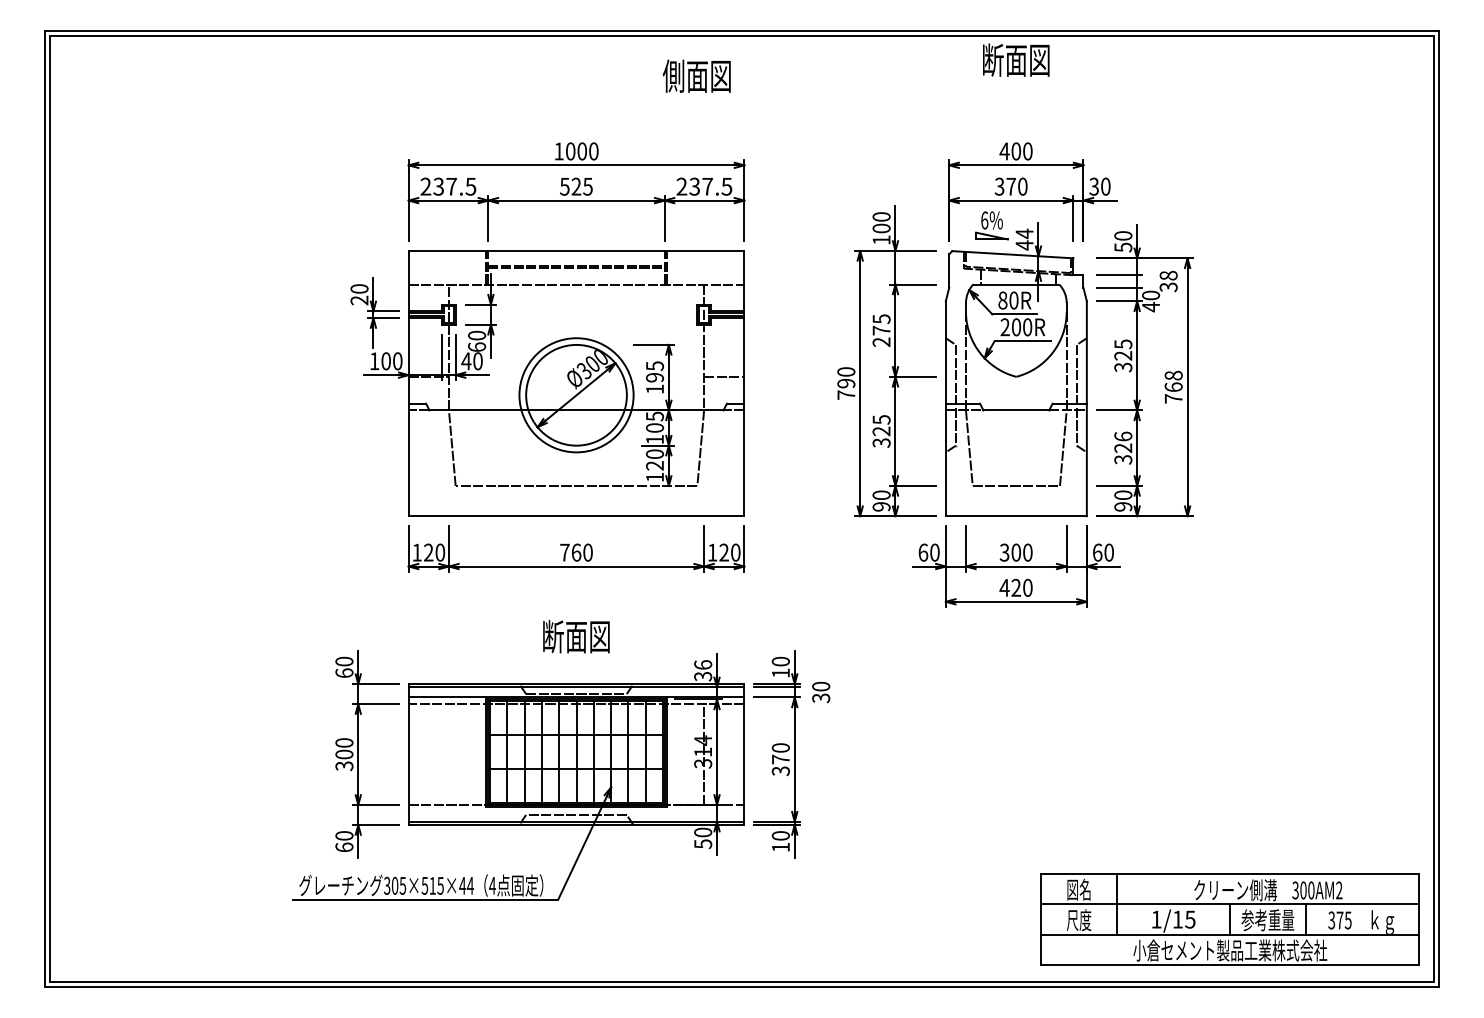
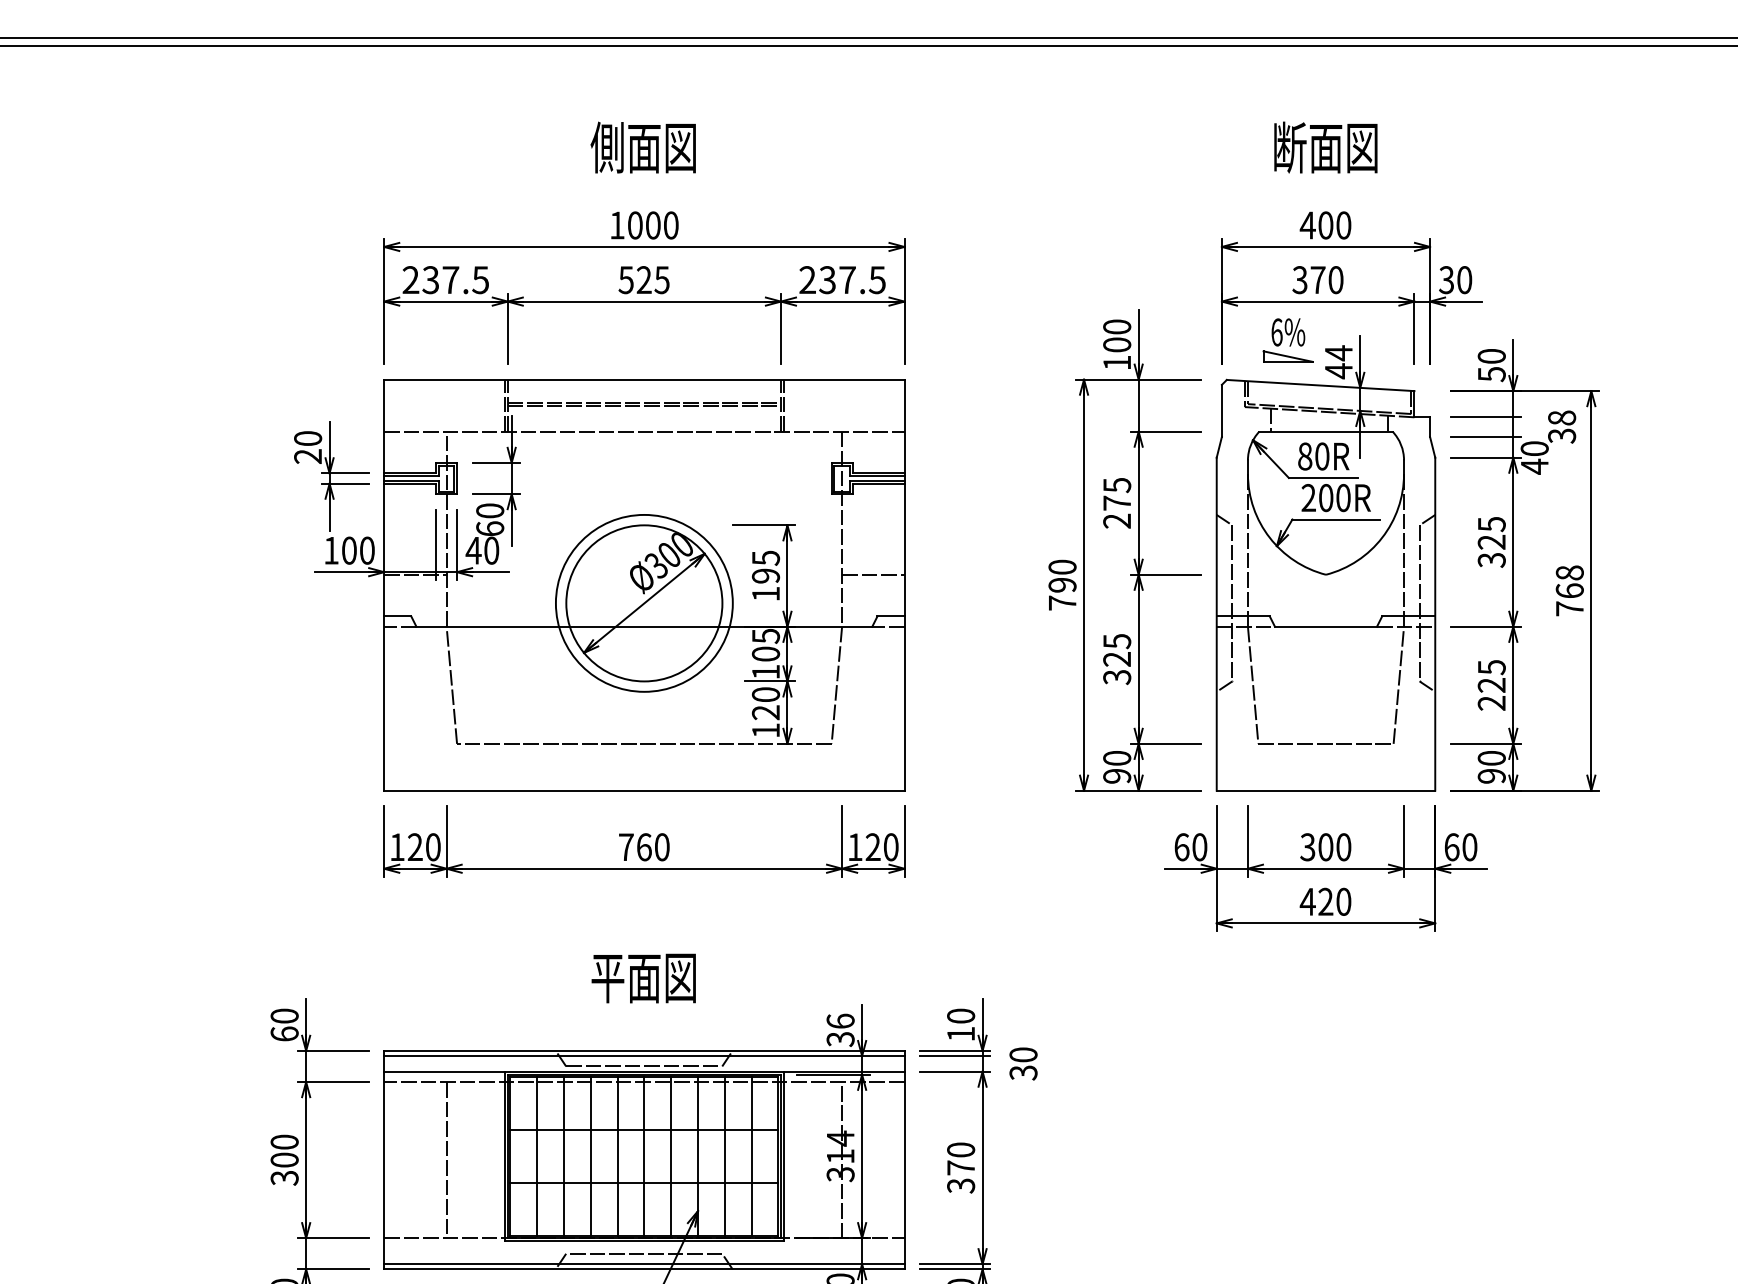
text: (1016, 59) -> (1326, 146), moved
text: (696, 75) -> (642, 146), moved
text: (1123, 447) -> (1492, 684), 326 -> 225
text: (552, 636) -> (607, 977), 断面図 -> 平面図
line: (448, 754) -> (445, 1160), added

